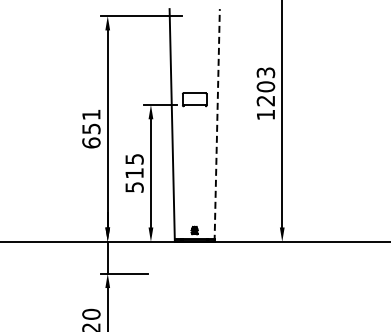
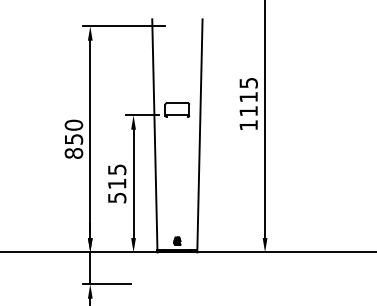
text: (265, 86) -> (248, 96), 1203 -> 1115
line: (217, 124) -> (200, 134), dashed -> solid
text: (91, 128) -> (74, 138), 651 -> 850

